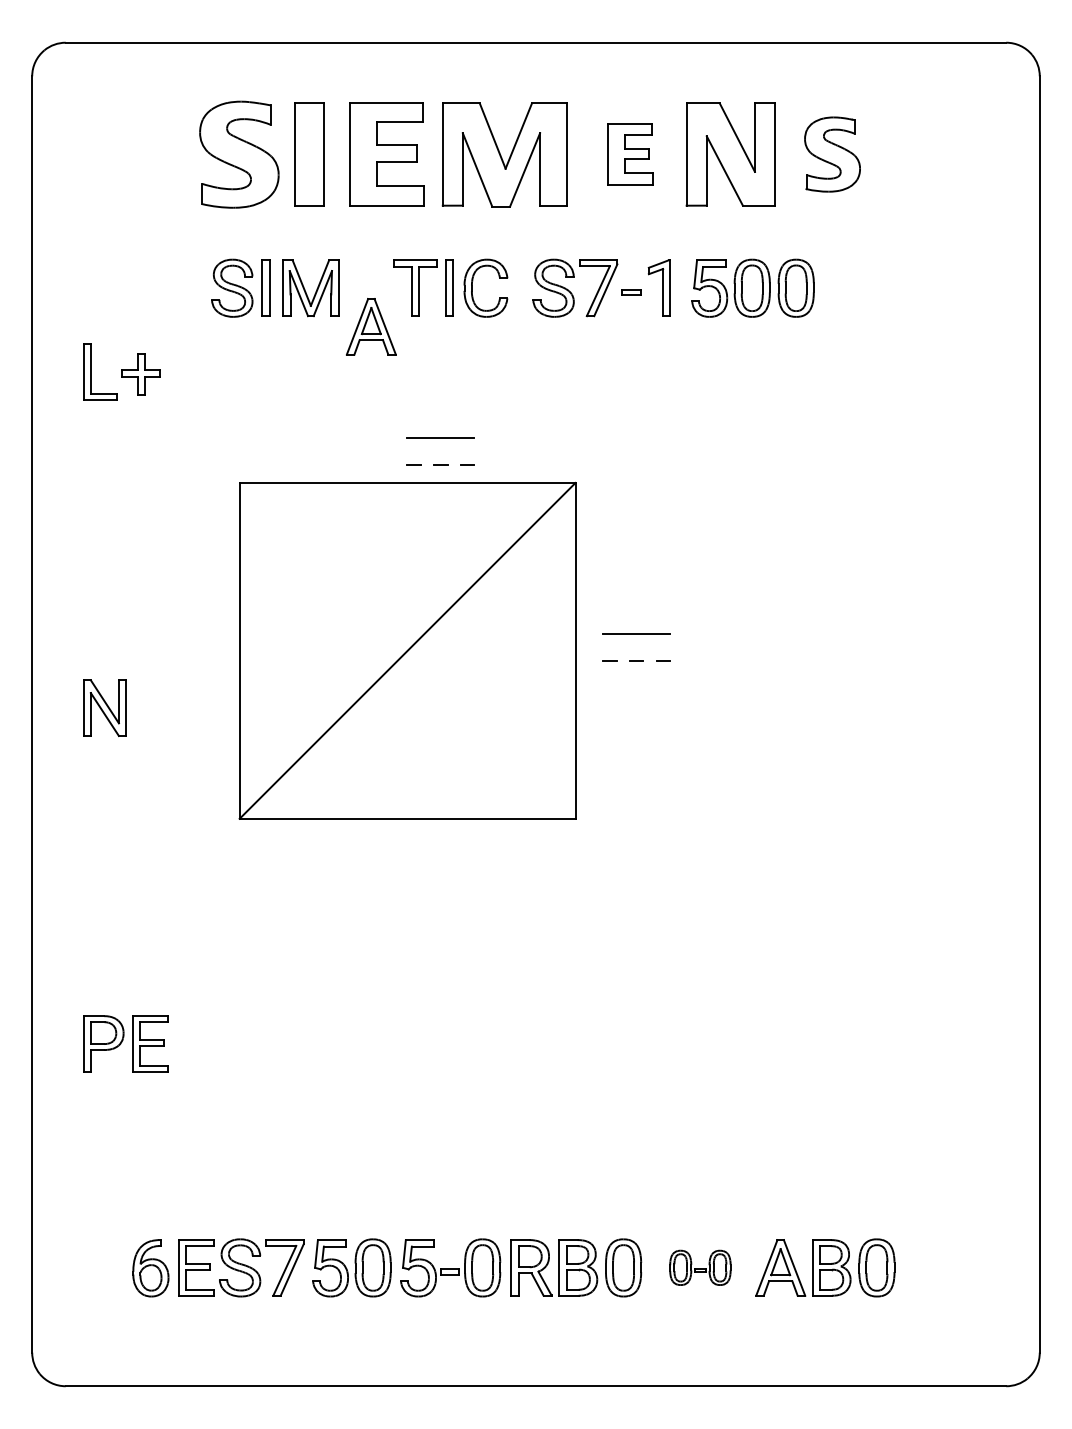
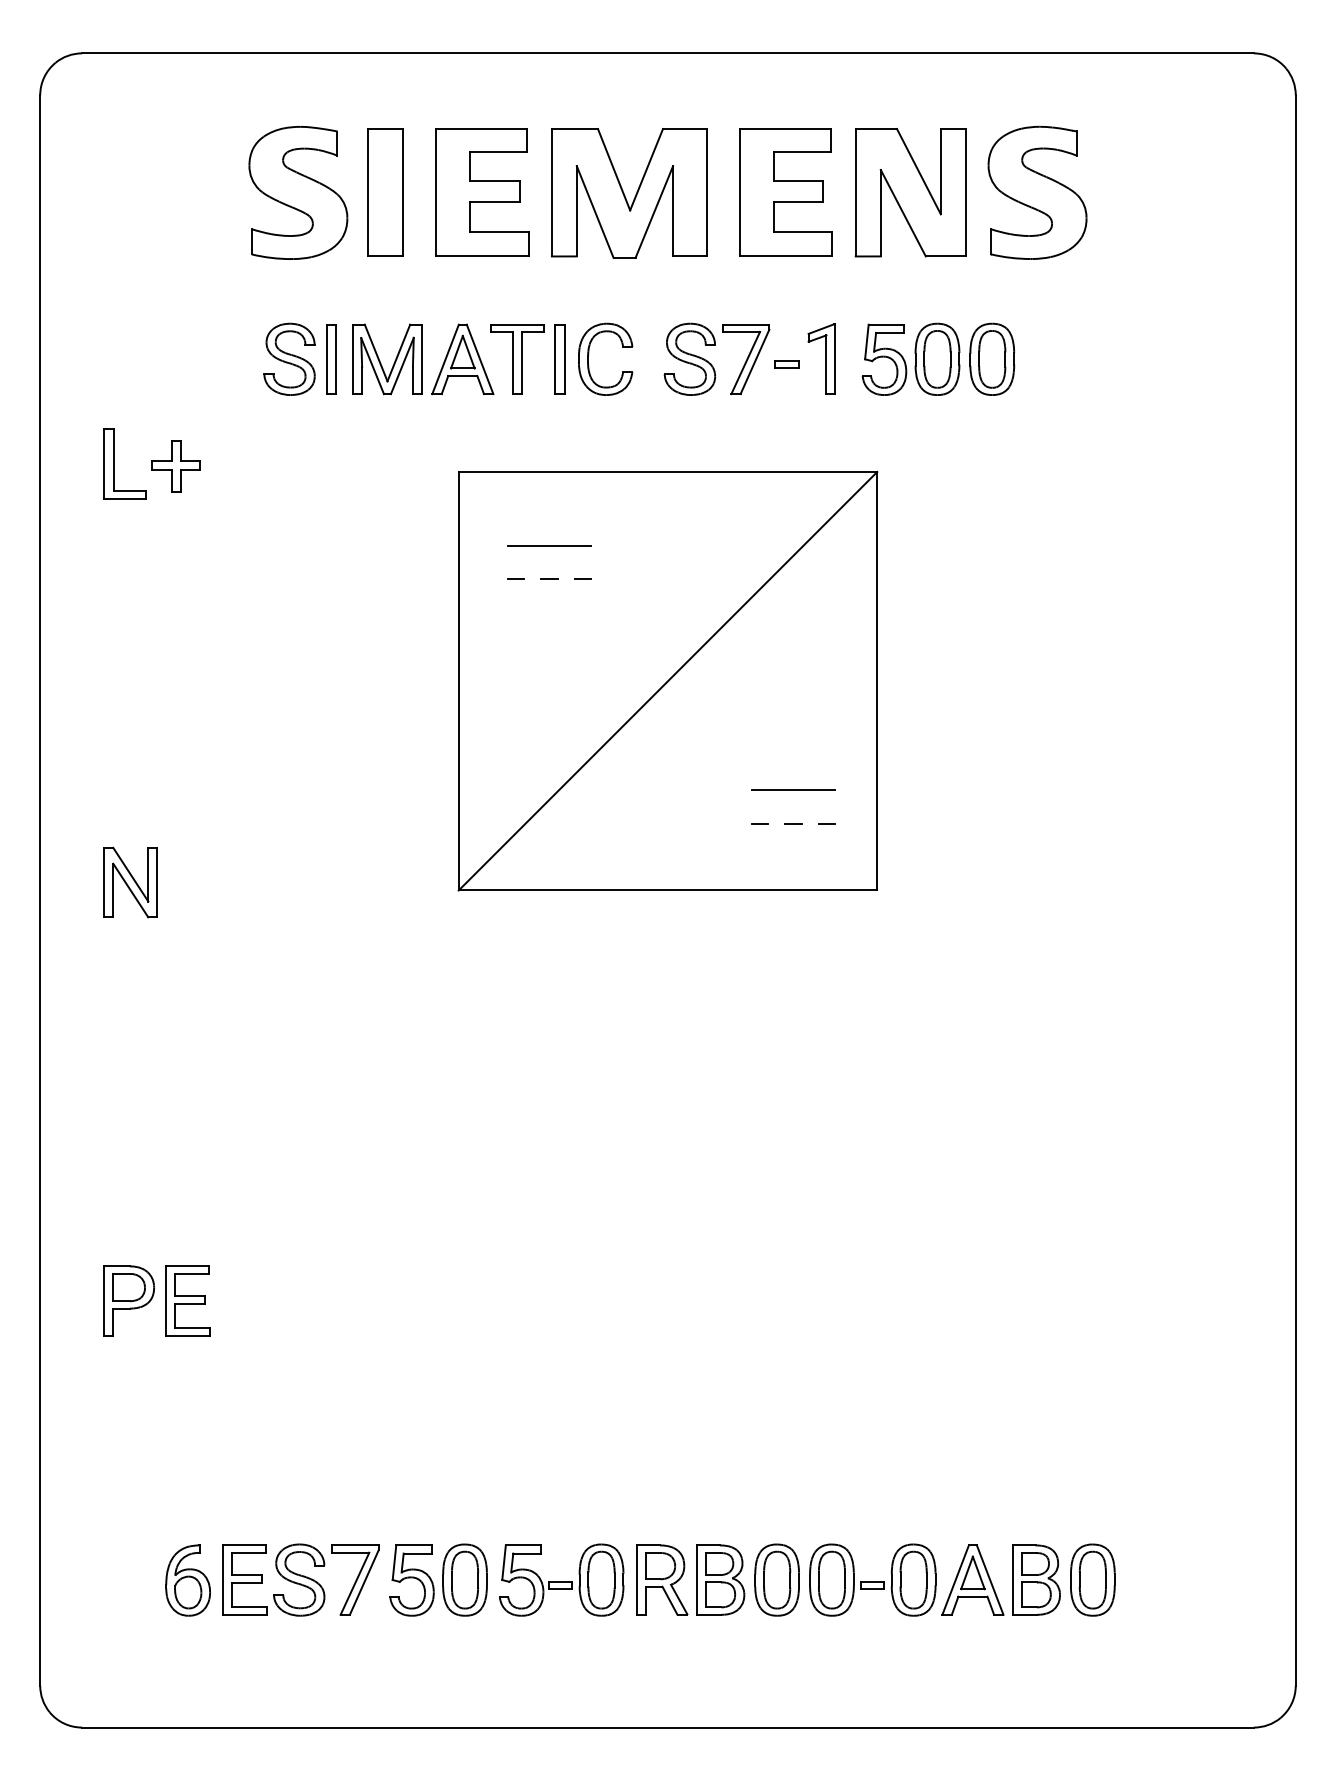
part: (630, 154) -> (785, 192), size x1.67
part: (832, 154) -> (1037, 192), size x1.43
part: (371, 326) -> (462, 359), moved
part: (407, 650) -> (667, 680), moved
part: (700, 1267) -> (872, 1579), size x1.67

